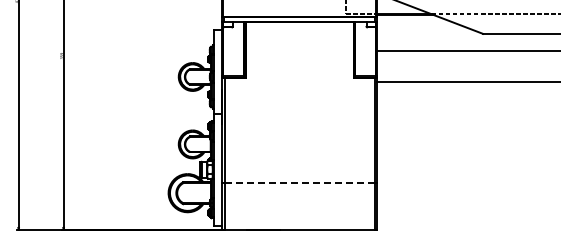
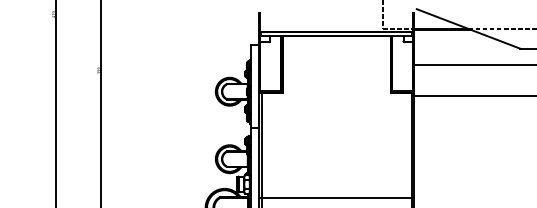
line: (300, 182) -> (337, 197), dashed -> solid

